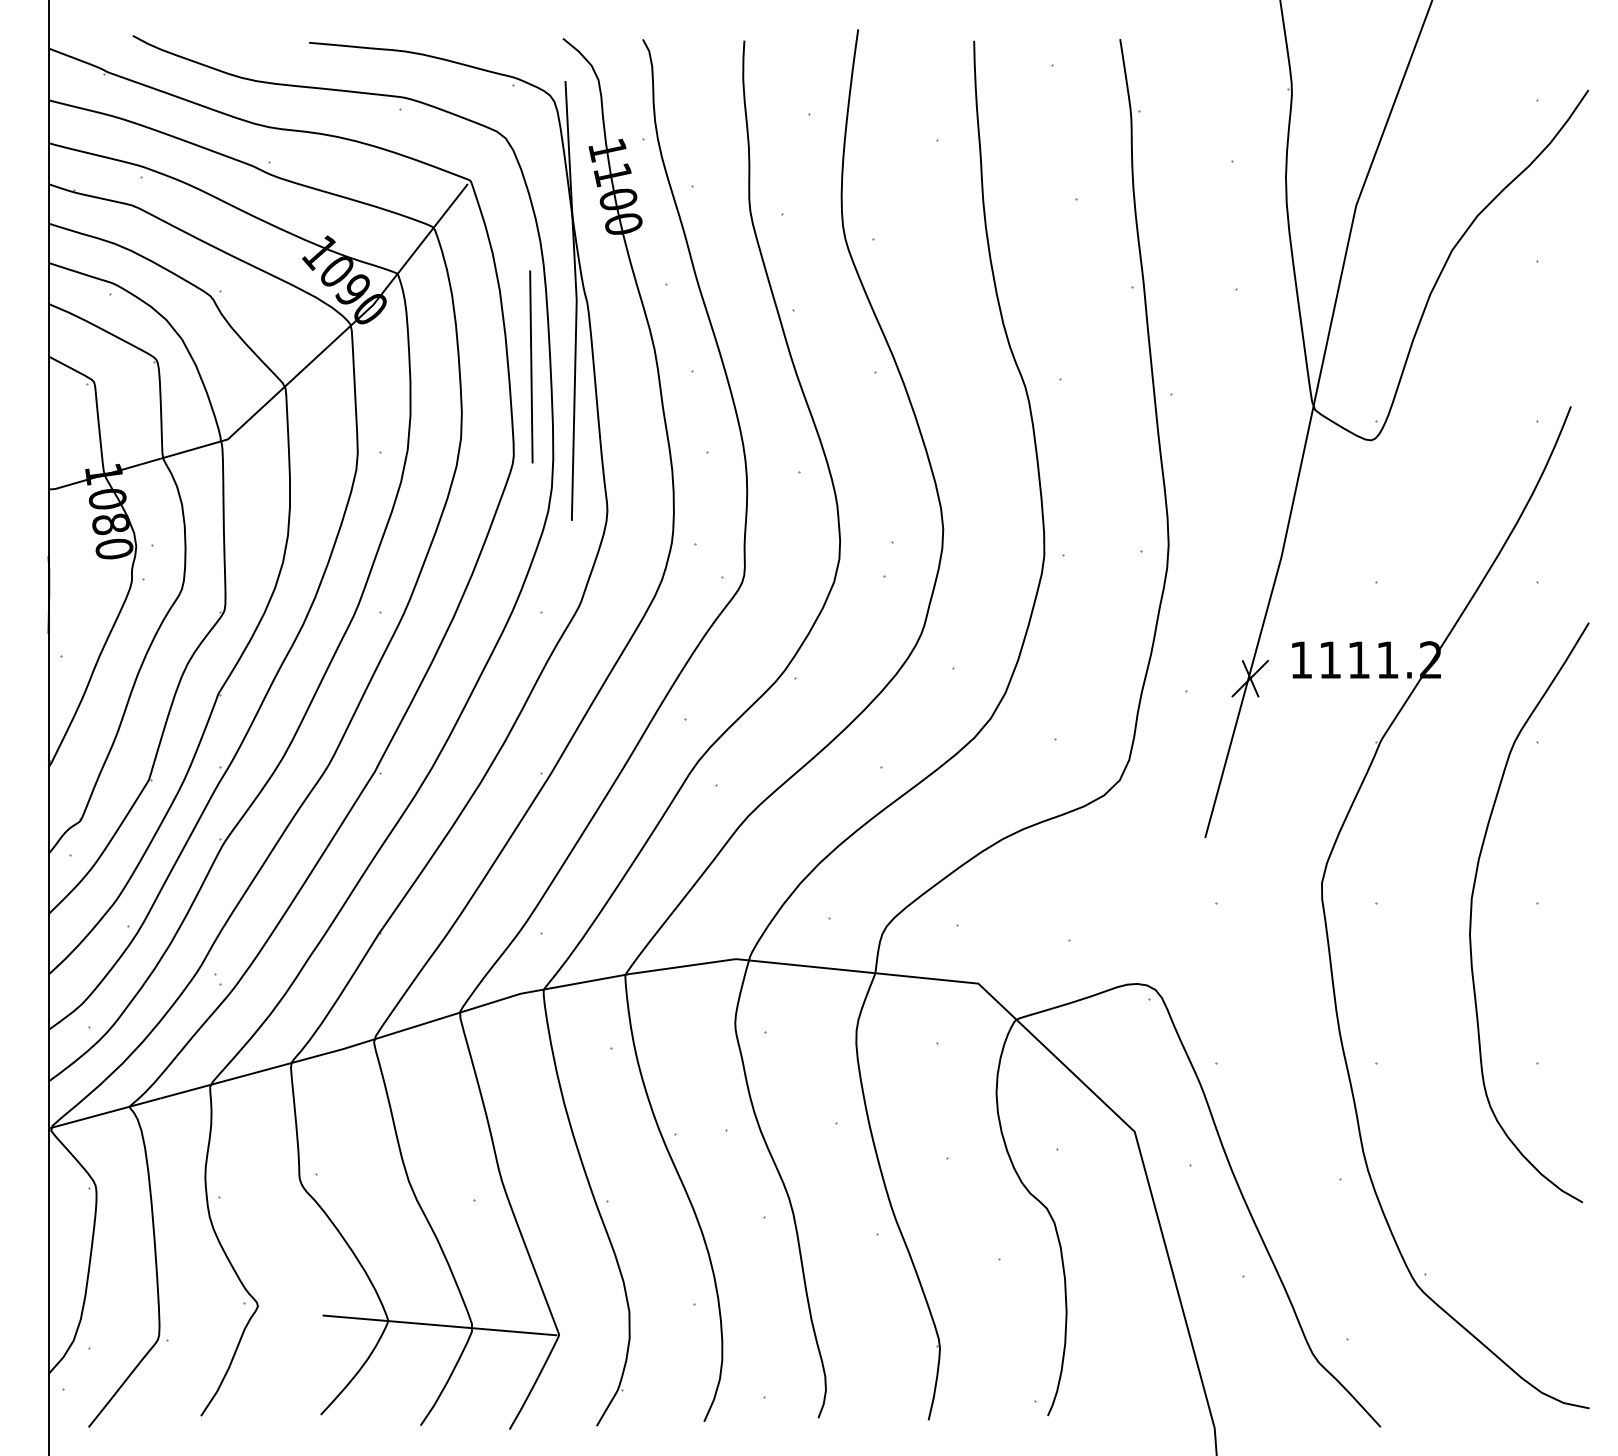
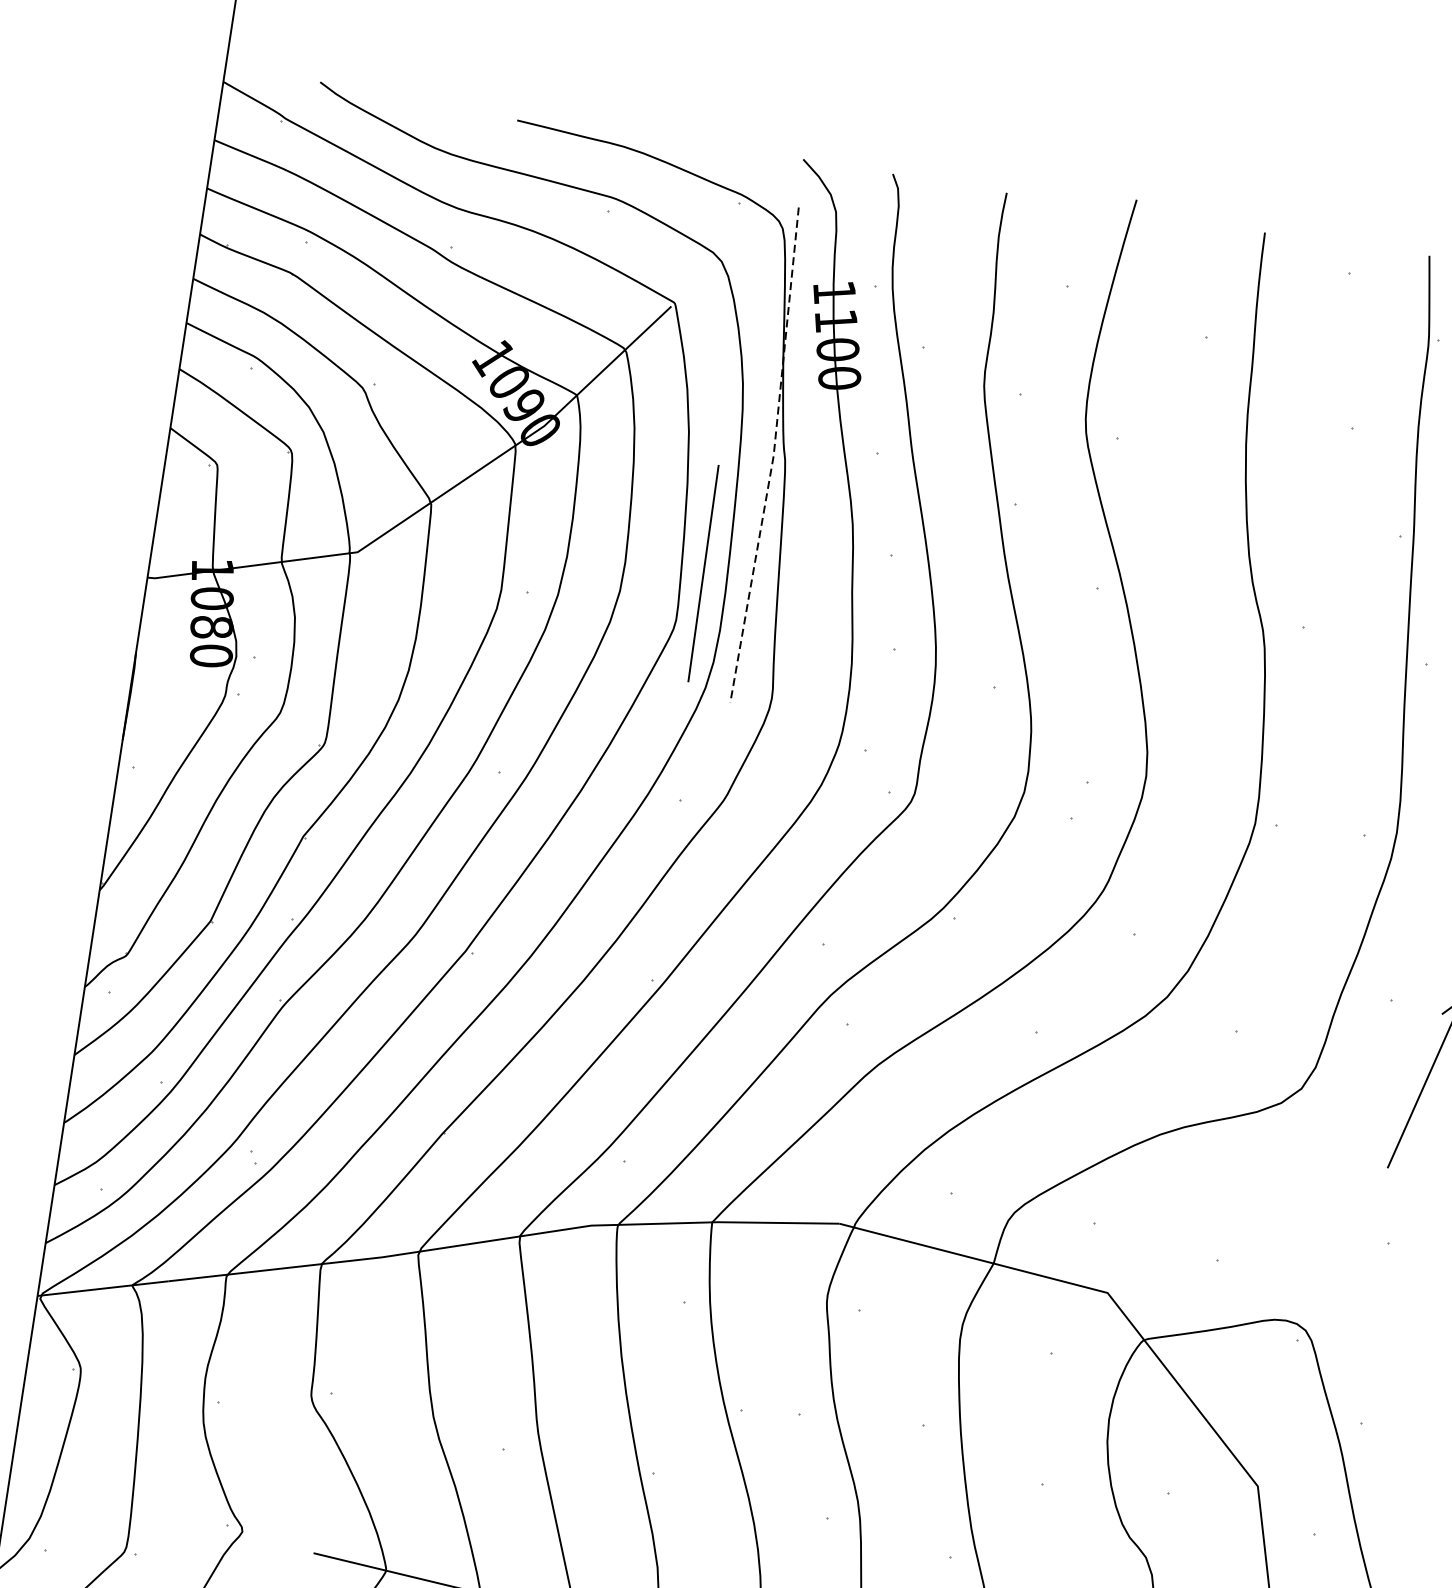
line: (576, 300) -> (773, 456), solid -> dashed
line: (531, 366) -> (703, 573), moved

